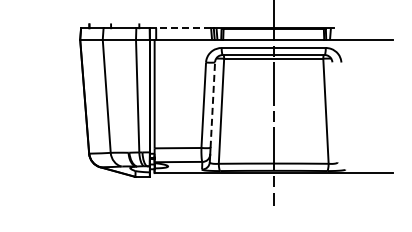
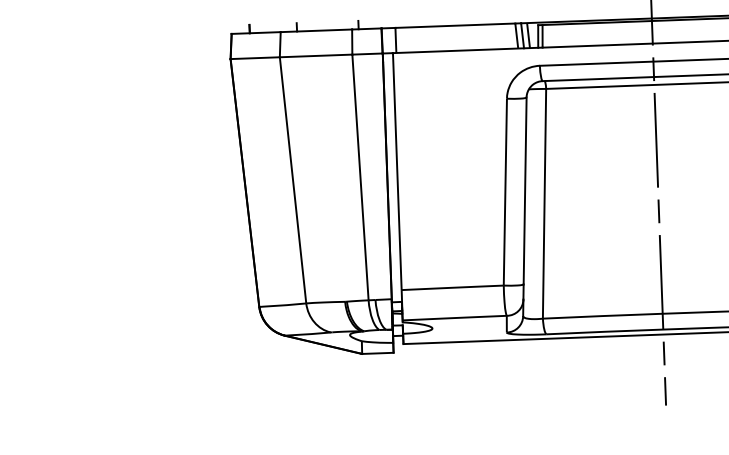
line: (183, 28) -> (455, 26), dashed -> solid
line: (212, 105) -> (524, 191), dashed -> solid

